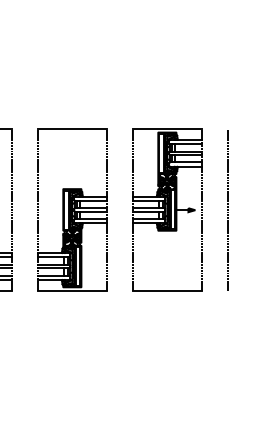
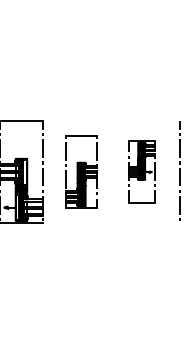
part: (72, 209) -> (81, 171), size x0.7
part: (166, 209) -> (141, 171), size x0.6

